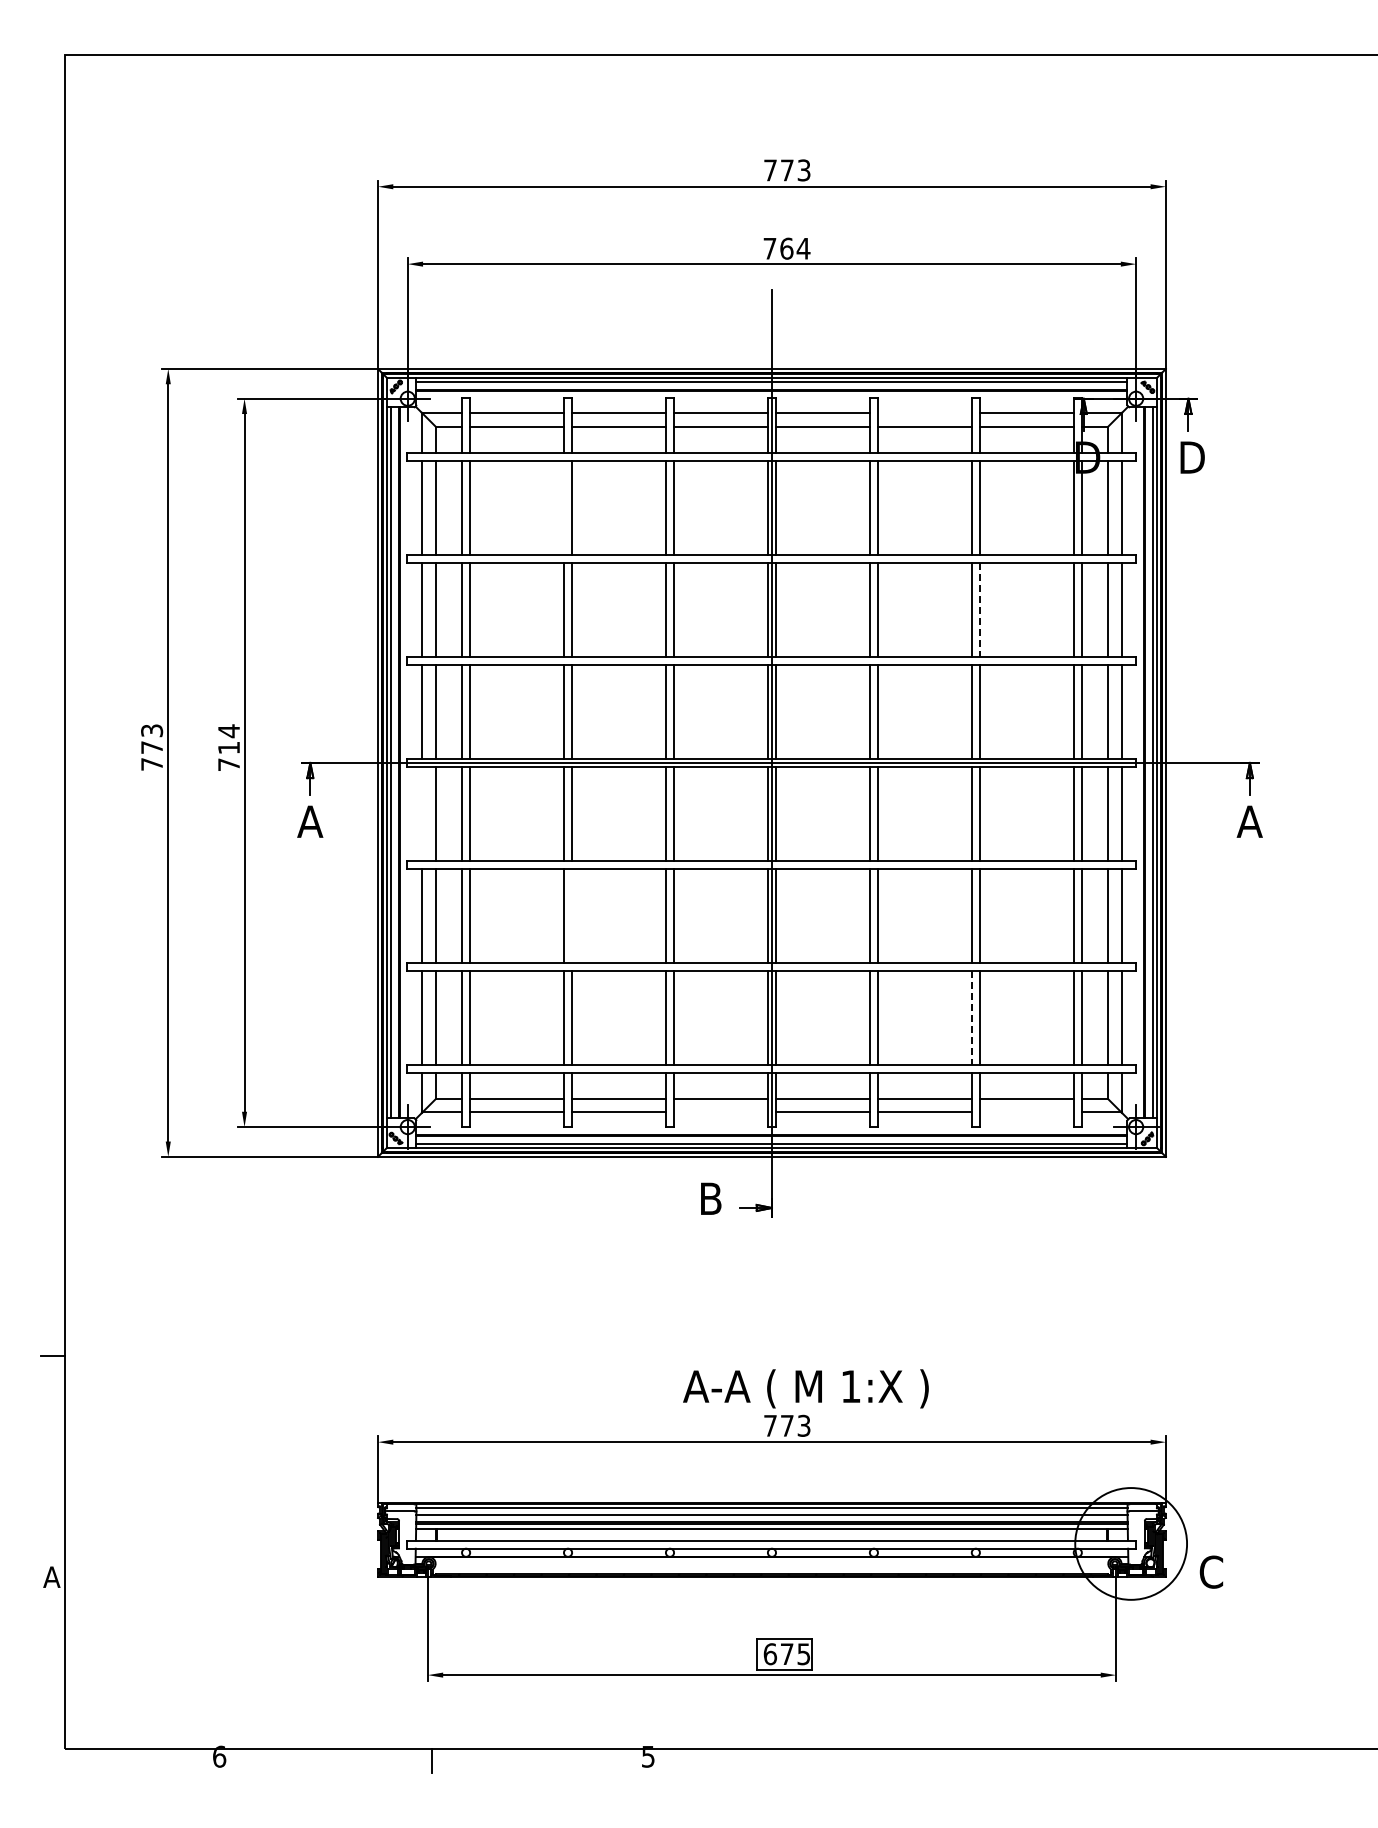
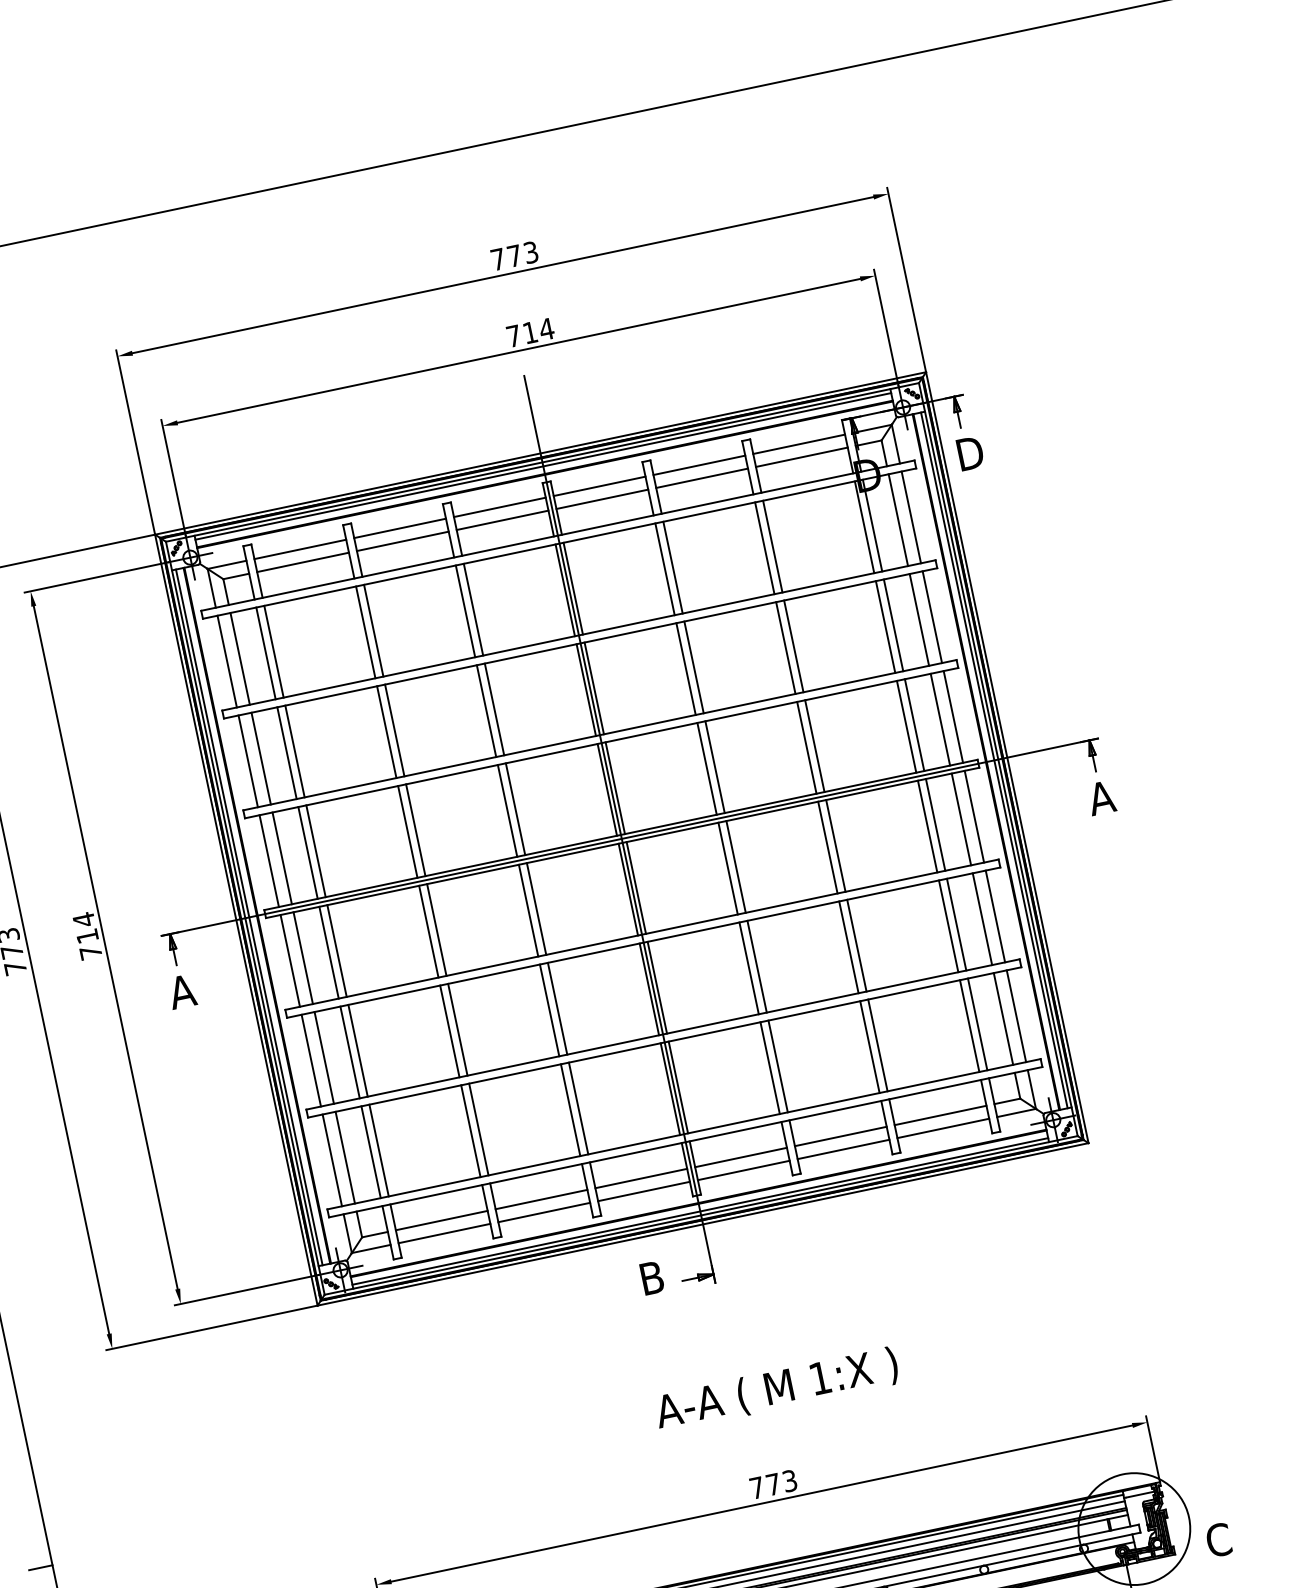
text: (786, 248) -> (529, 332), 764 -> 714
line: (924, 413) -> (699, 465), added
line: (563, 507) -> (365, 631), added
line: (979, 609) -> (793, 646), dashed -> solid
line: (422, 813) -> (290, 960), added
line: (572, 915) -> (458, 1029), added
line: (971, 1017) -> (869, 1046), dashed -> solid
line: (720, 1112) -> (643, 1191), added
line: (1026, 1112) -> (942, 1128), added
text: (805, 1388) -> (776, 1389), moved

